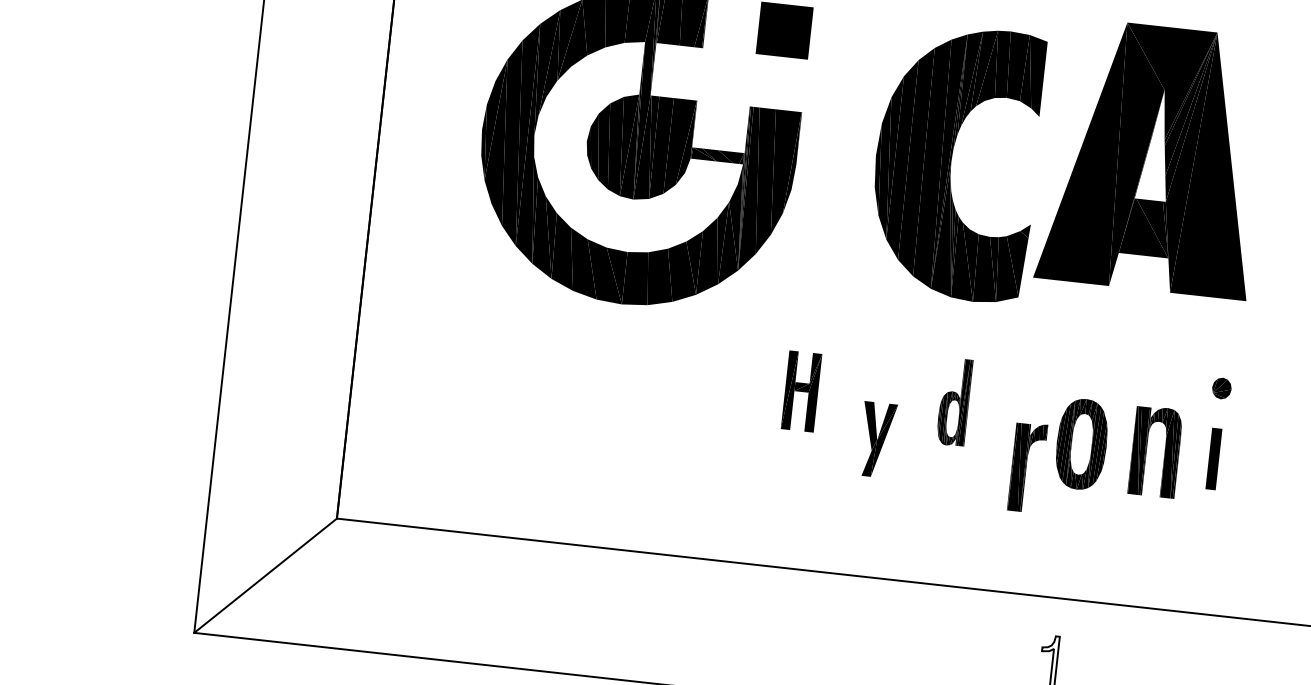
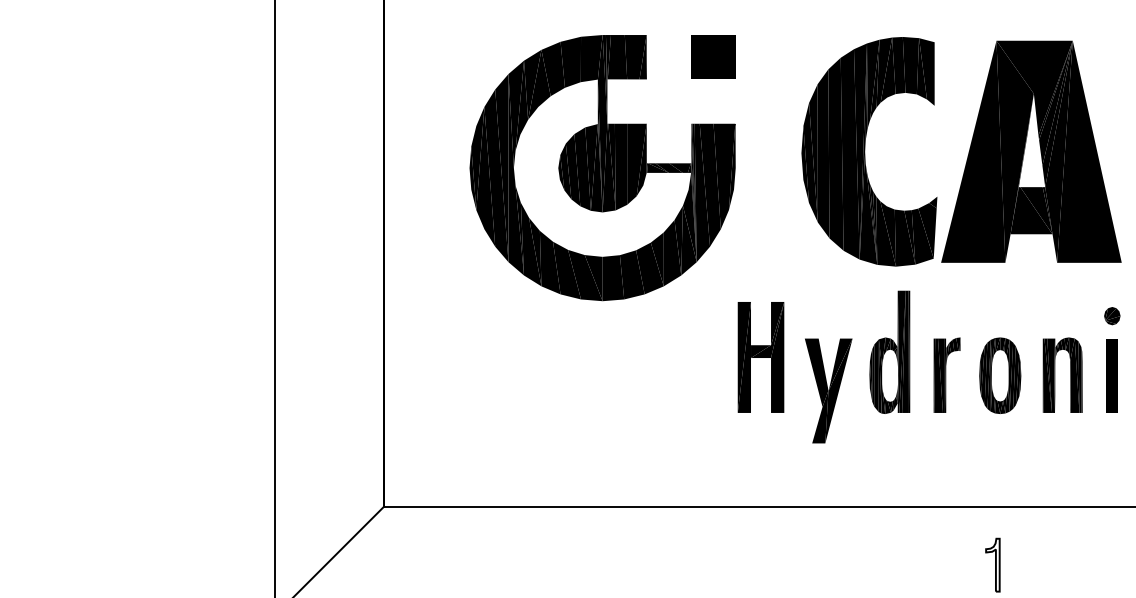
part: (1154, 157) -> (1031, 151), moved
part: (800, 391) -> (760, 357), size x1.67
part: (954, 401) -> (889, 351), size x1.67
part: (876, 439) -> (828, 390), size x1.67
part: (1213, 458) -> (1111, 375), size x1.43
part: (1026, 466) -> (946, 374), moved

